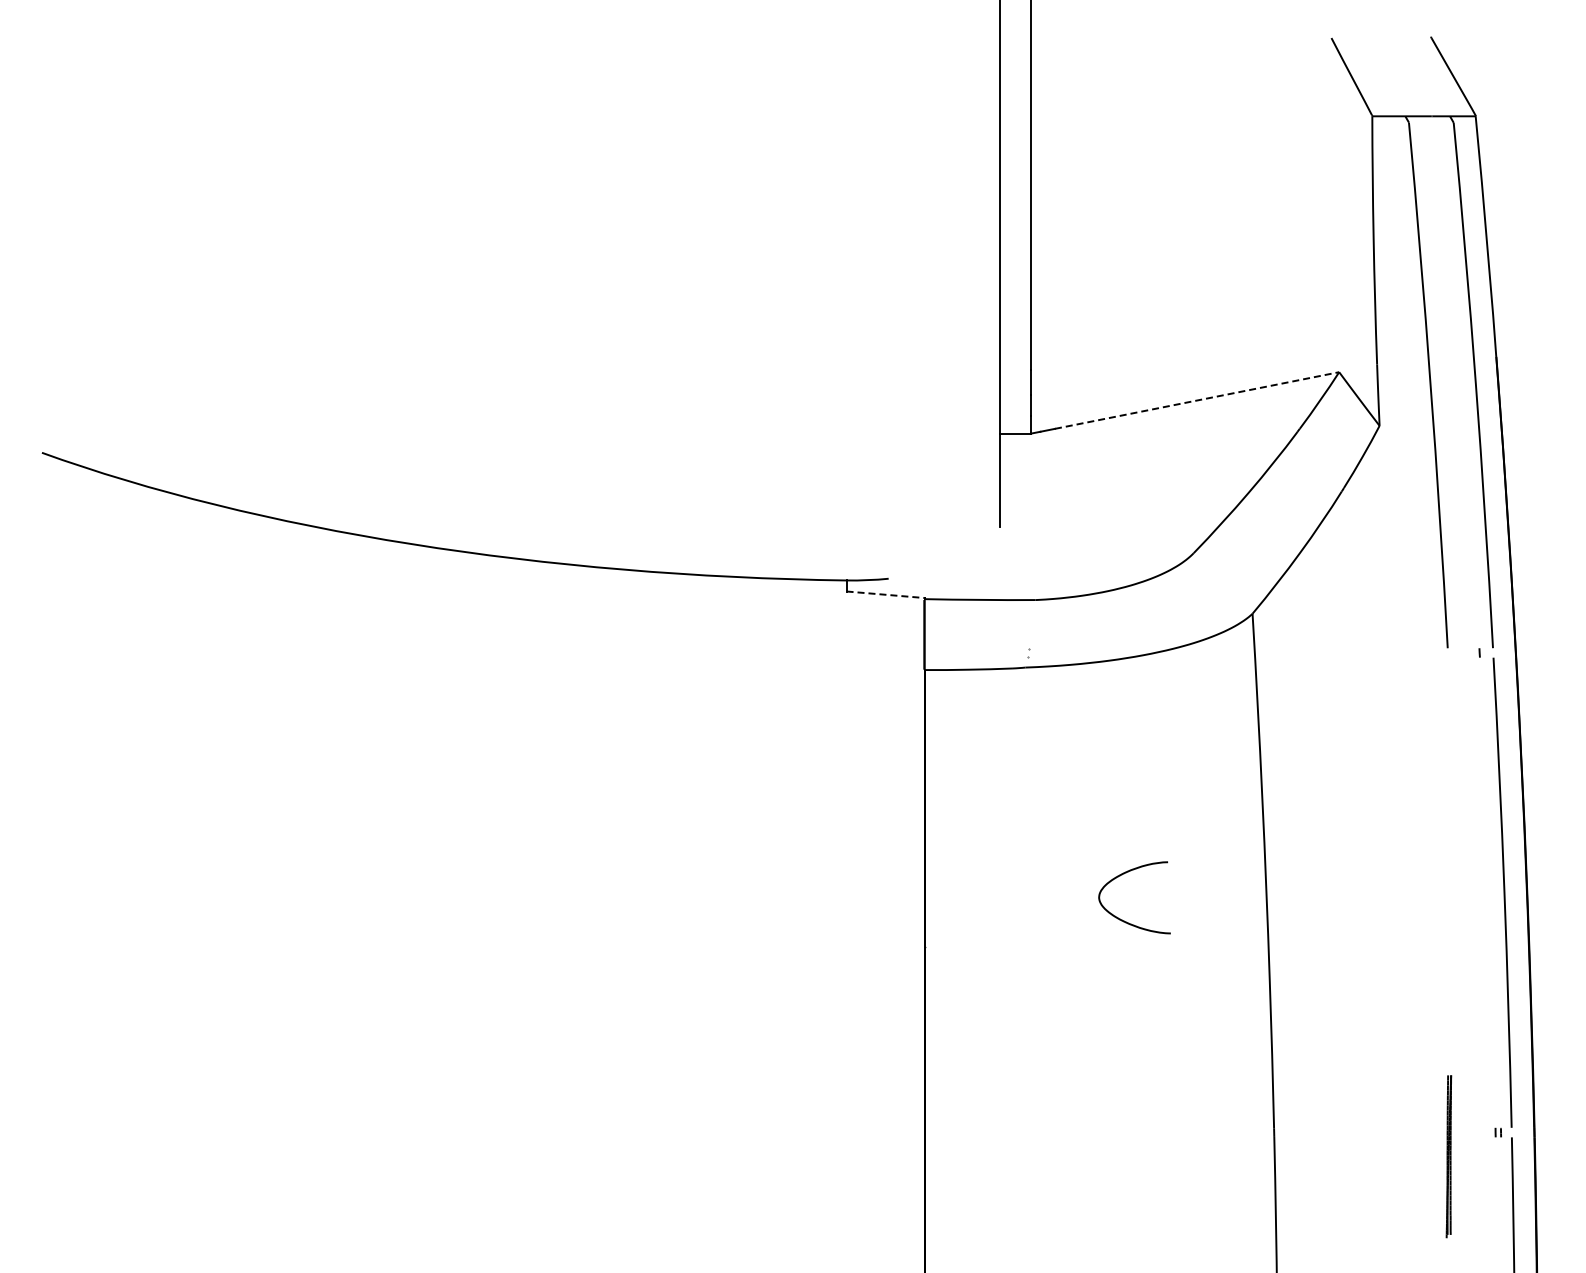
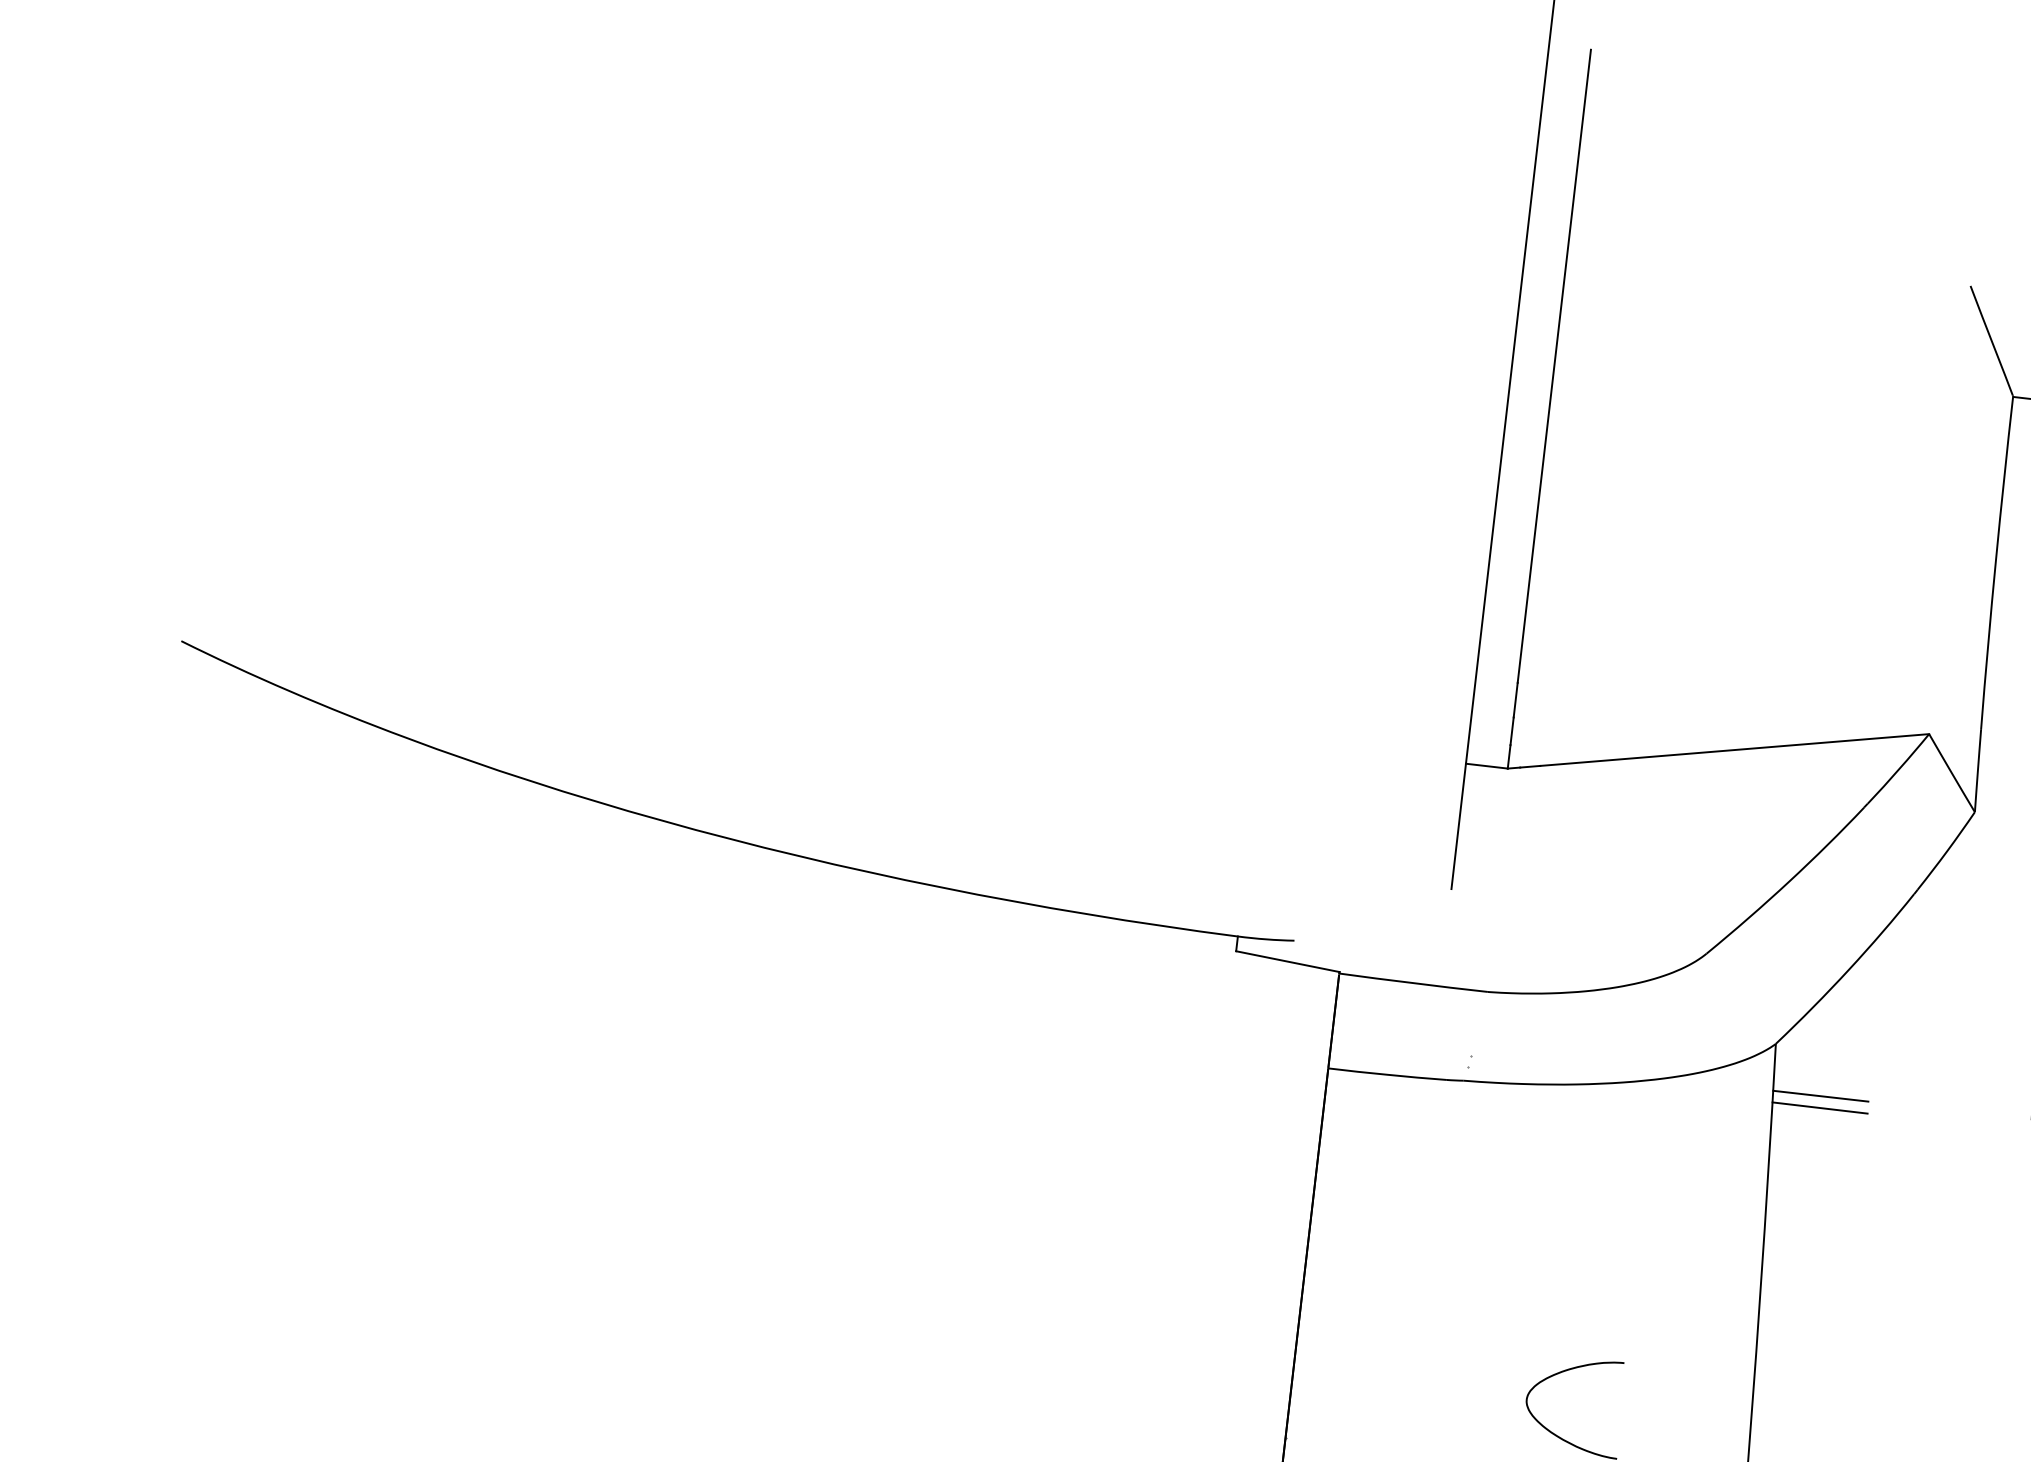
line: (1197, 400) -> (1735, 750), dashed -> solid
line: (886, 594) -> (1289, 961), dashed -> solid
line: (1289, 648) -> (1819, 1096), added
line: (1290, 657) -> (1819, 1108), added

